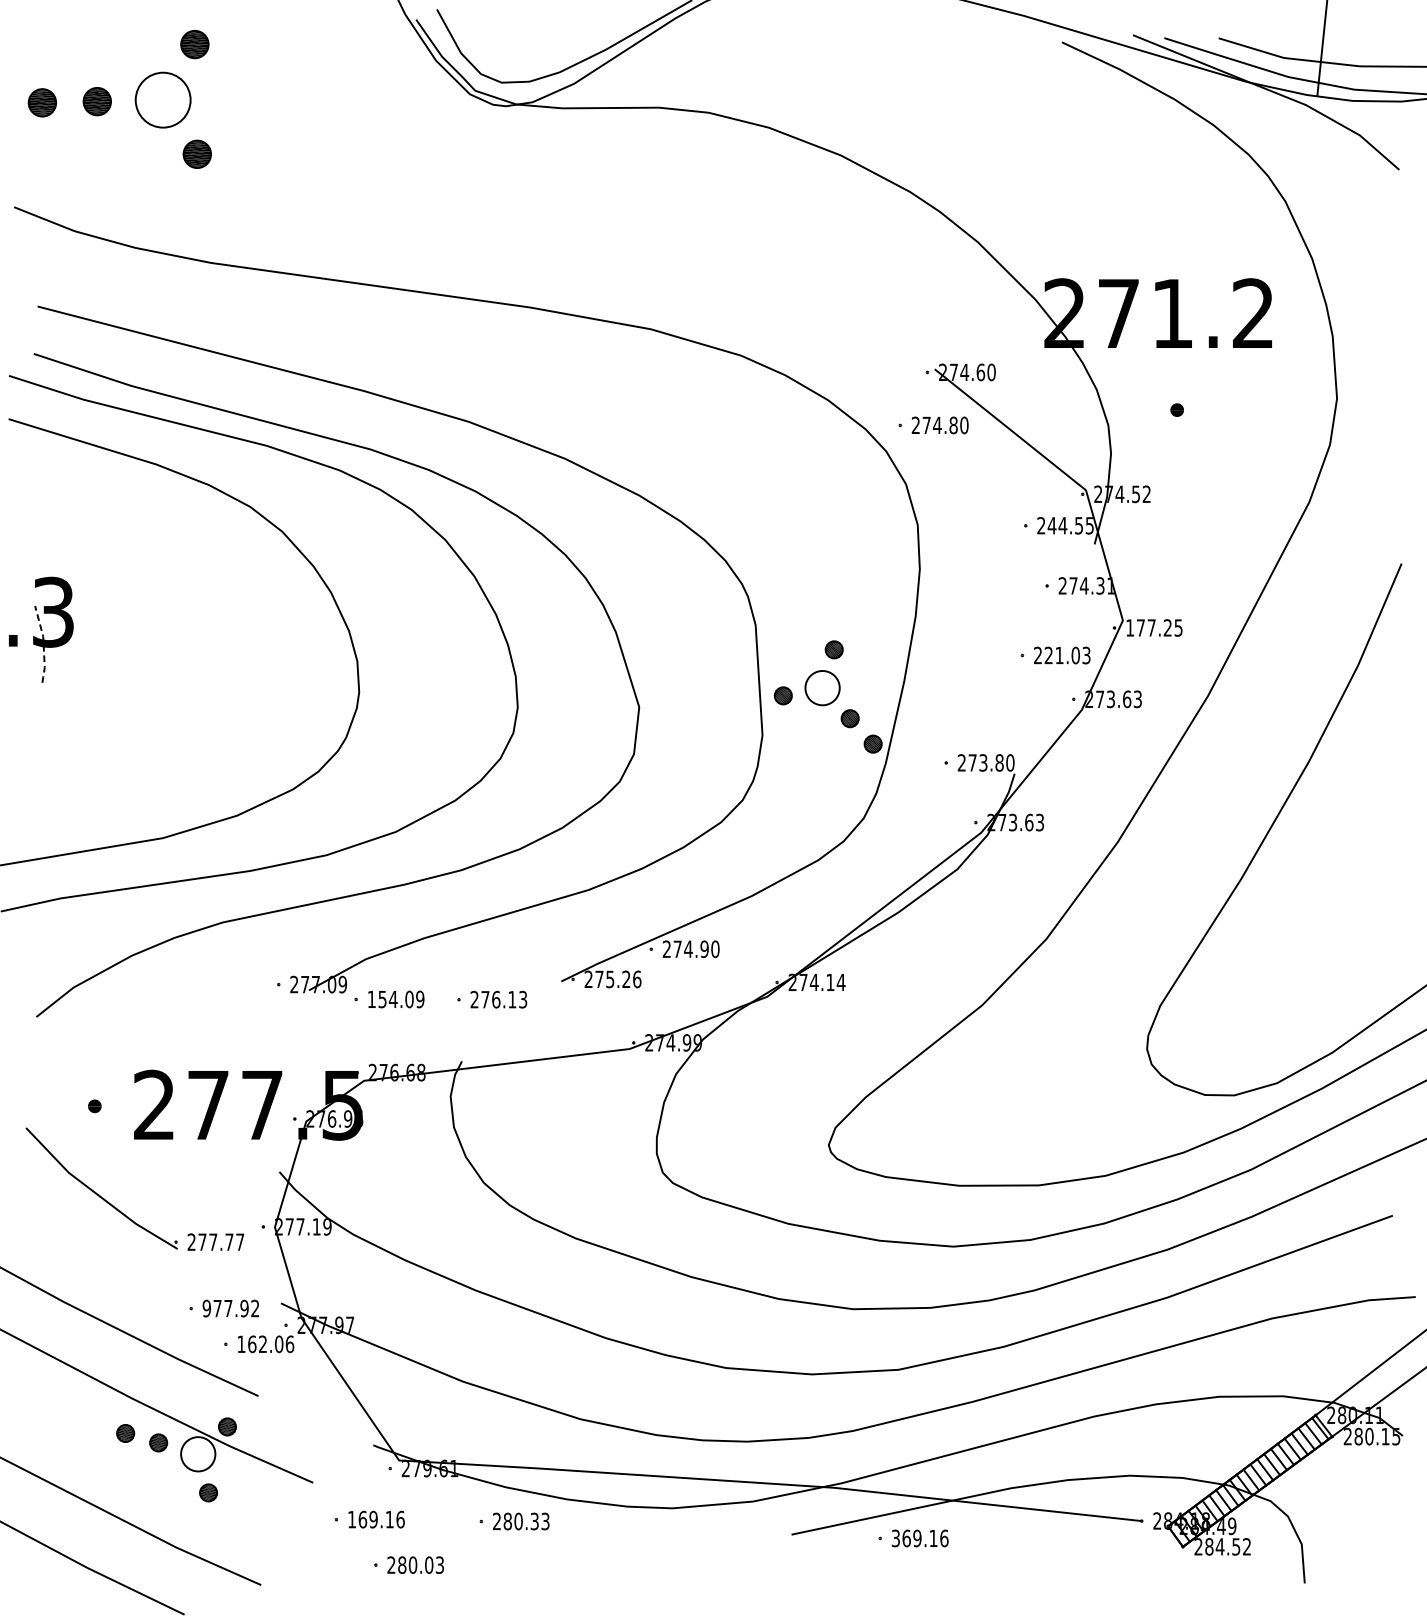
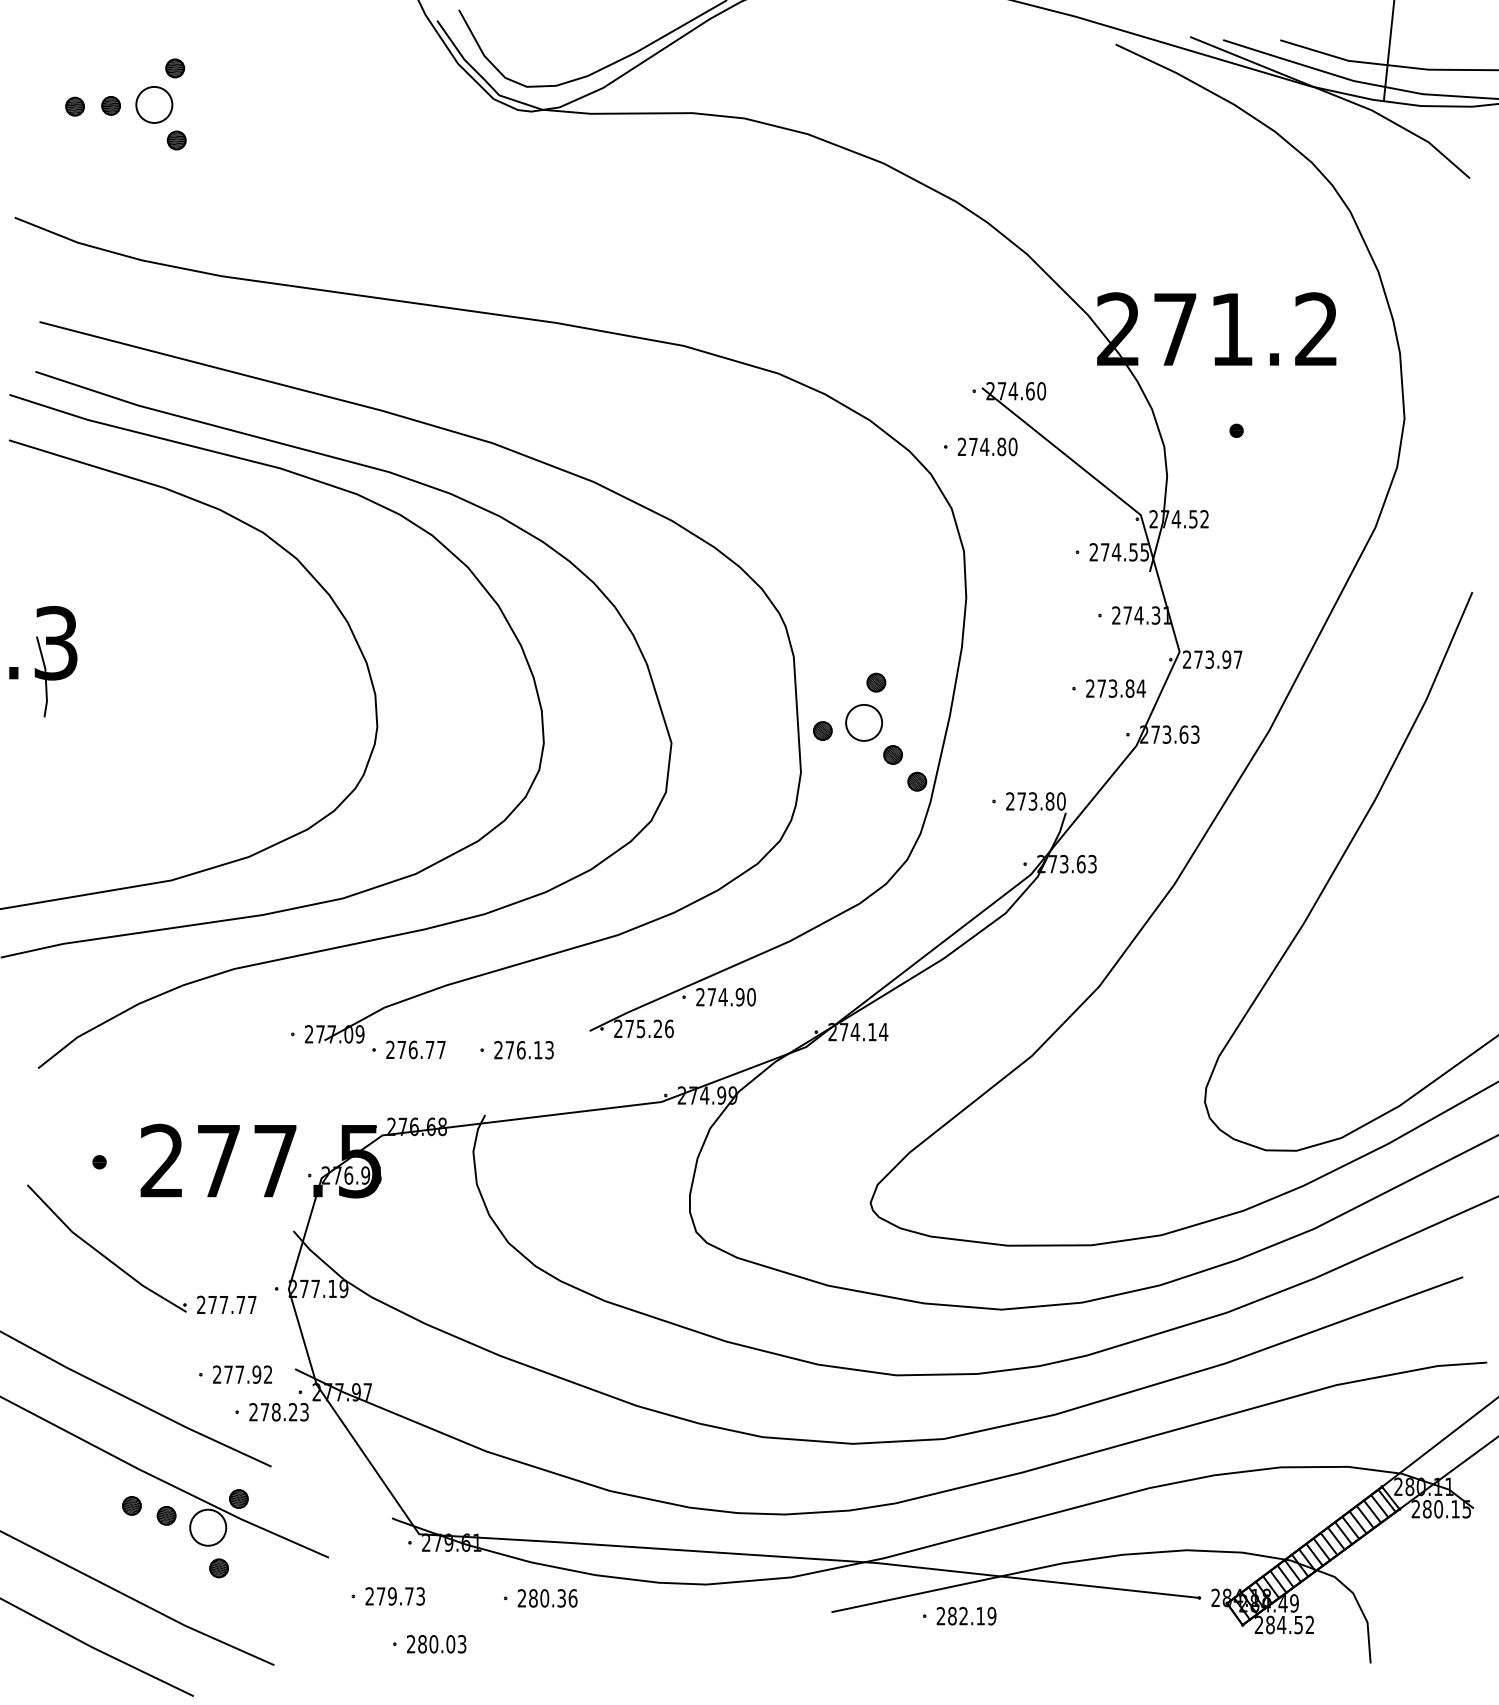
part: (119, 99) -> (125, 104), size x0.62
text: (1051, 525) -> (1104, 552), 244.55 -> 274.55
text: (1154, 627) -> (1212, 659), 177.25 -> 273.97
line: (43, 643) -> (45, 676), dashed -> solid
text: (1067, 655) -> (1121, 688), 221.03 -> 273.84
text: (395, 999) -> (415, 1049), 154.09 -> 276.77
text: (206, 1308) -> (216, 1374), 977.92 -> 277.92
text: (266, 1344) -> (279, 1412), 162.06 -> 278.23
text: (376, 1519) -> (395, 1596), 169.16 -> 279.73
text: (545, 1521) -> (572, 1598), 280.33 -> 280.36
text: (920, 1538) -> (966, 1616), 369.16 -> 282.19

